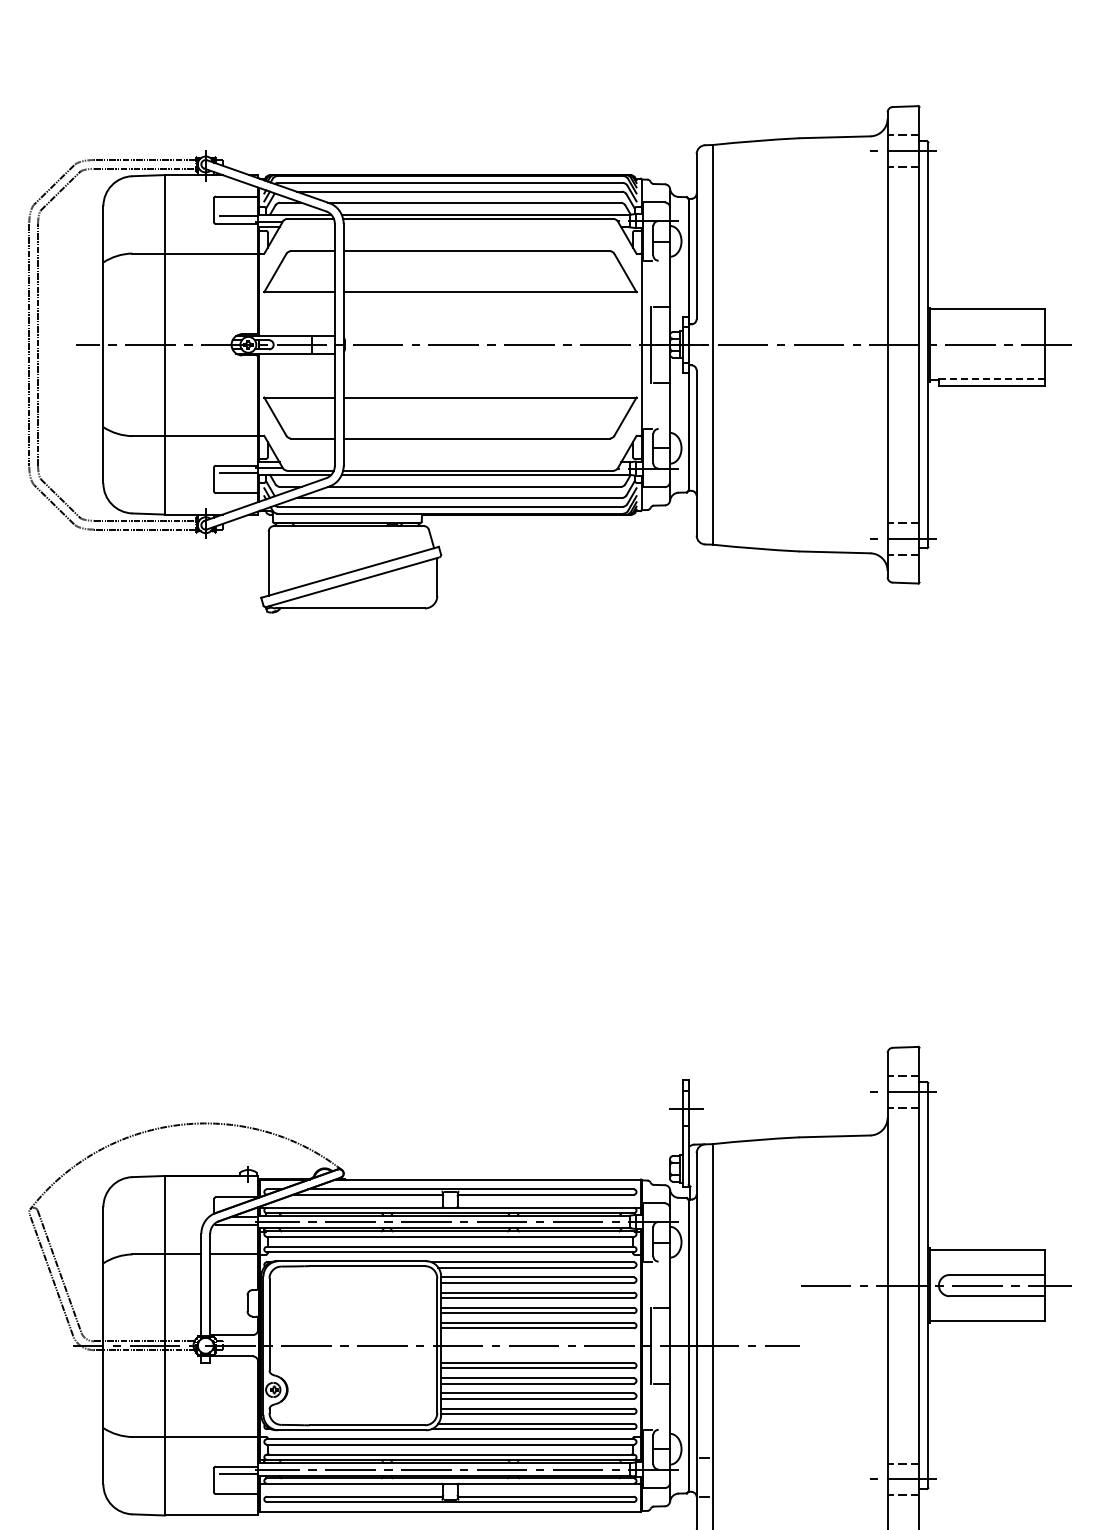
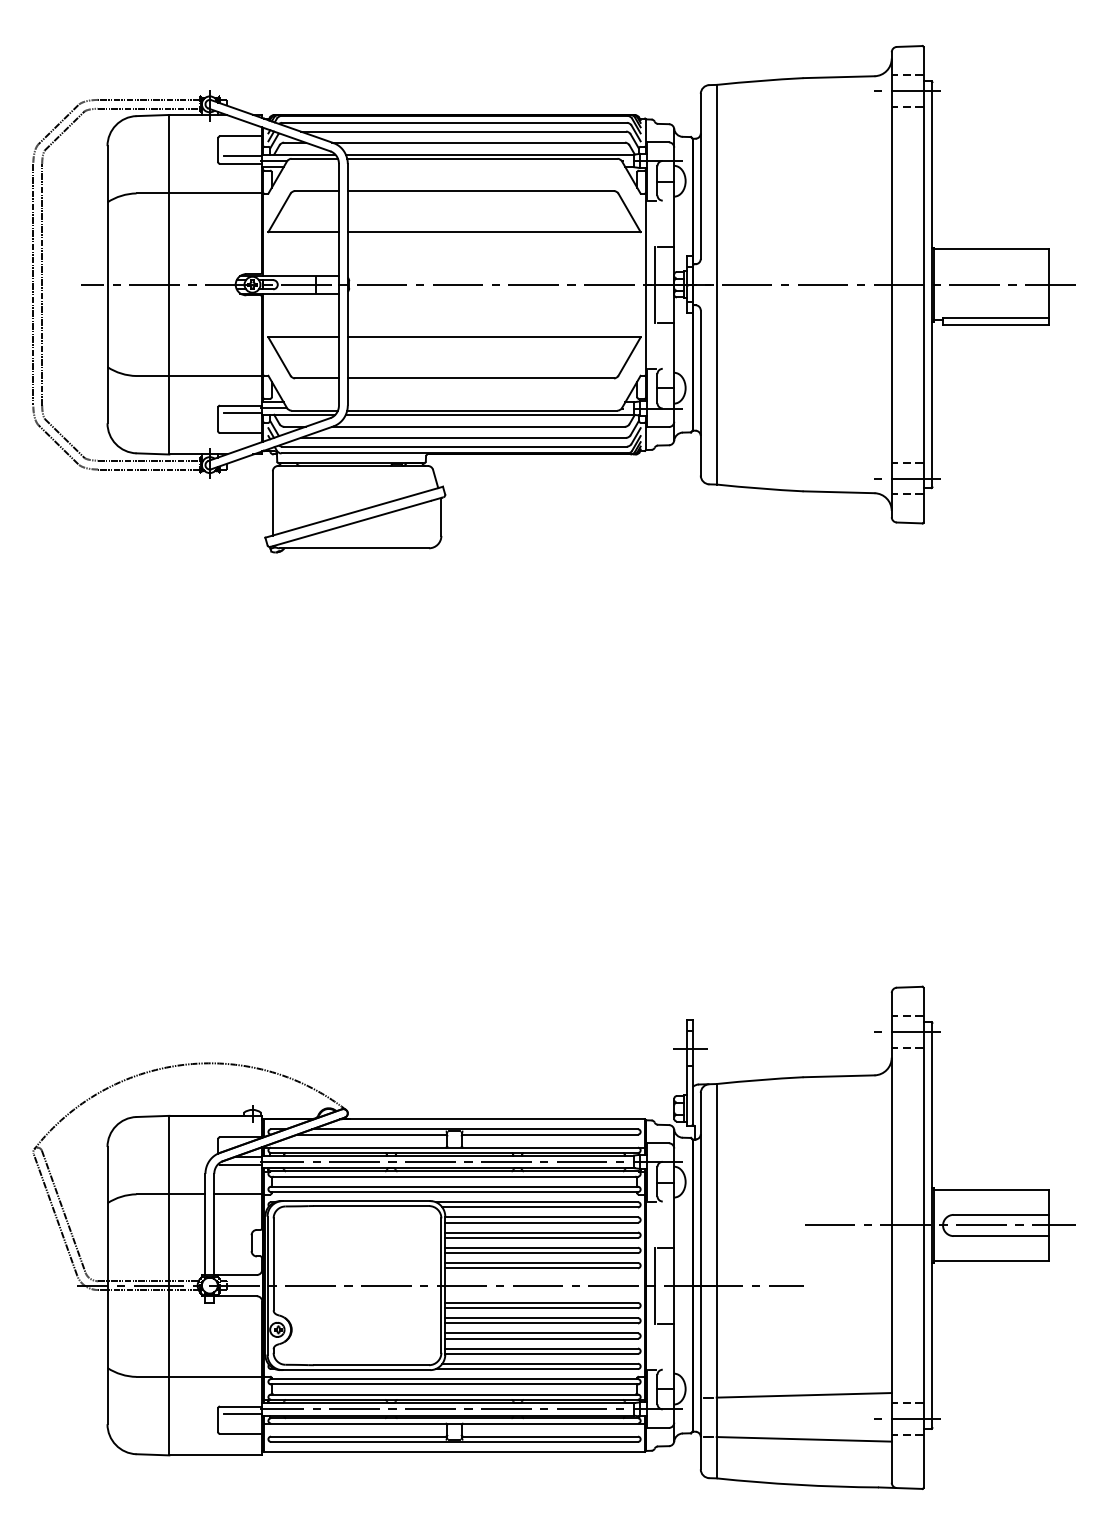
line: (992, 378) -> (996, 318), dashed -> solid
line: (799, 1455) -> (803, 1395), added
line: (799, 1499) -> (803, 1439), added

